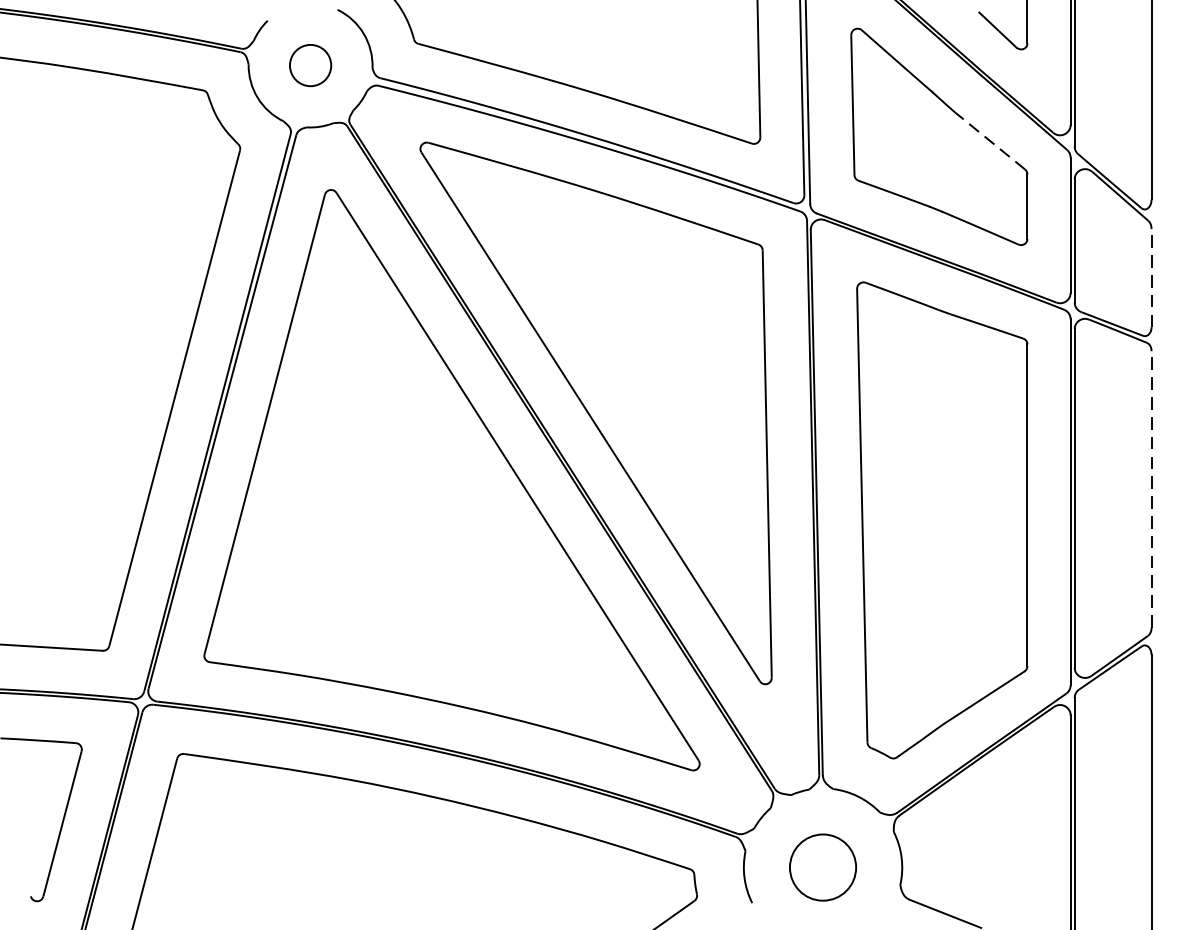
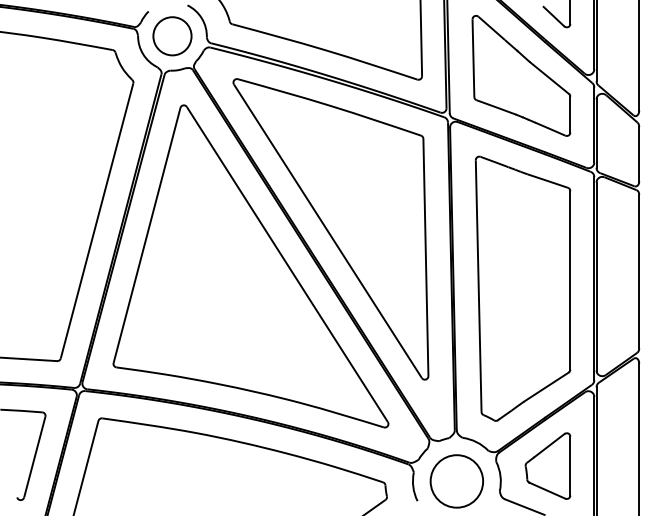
circle: (310, 65) -> (172, 36), size x1.67
line: (989, 139) -> (549, 77), dashed -> solid
line: (1152, 276) -> (639, 153), dashed -> solid
line: (1152, 489) -> (639, 271), dashed -> solid
part: (986, 838) -> (547, 465), added
circle: (822, 867) -> (456, 481), size x1.43

